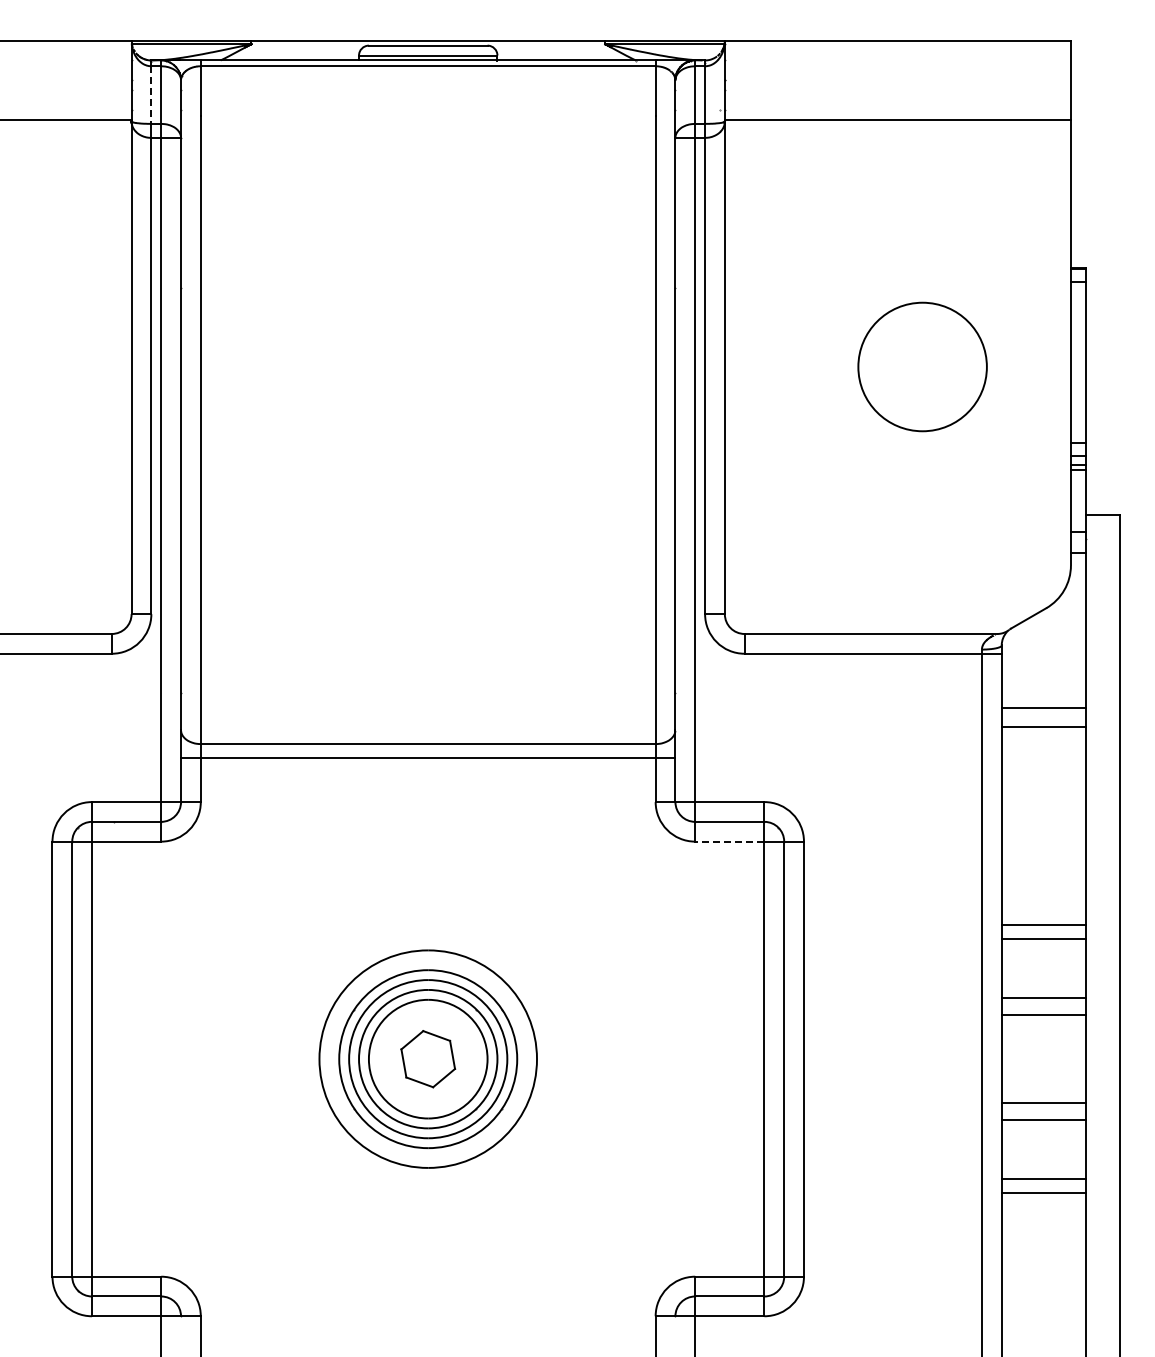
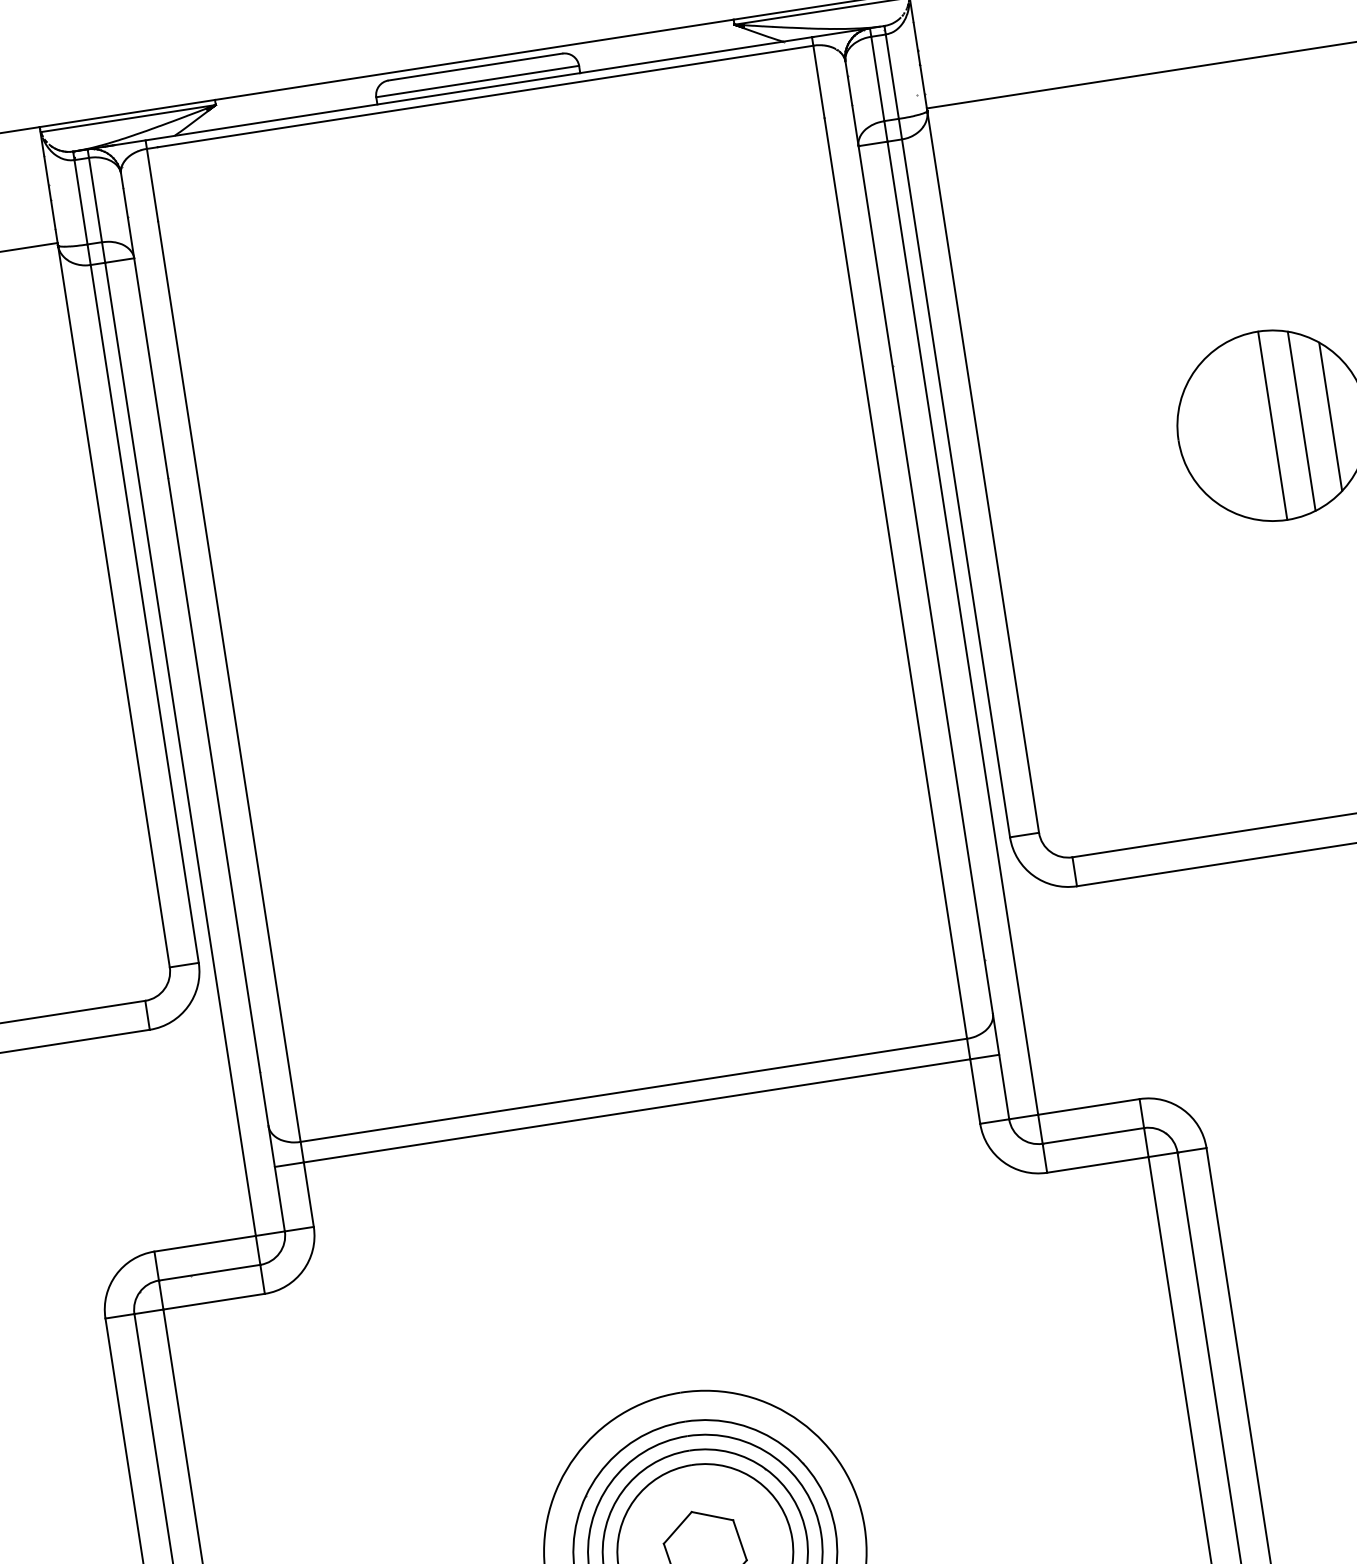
line: (151, 95) -> (81, 202), dashed -> solid
line: (922, 366) -> (1272, 425), added
line: (942, 366) -> (1301, 420), added
line: (962, 366) -> (1331, 415), added
line: (729, 841) -> (1097, 1164), dashed -> solid

